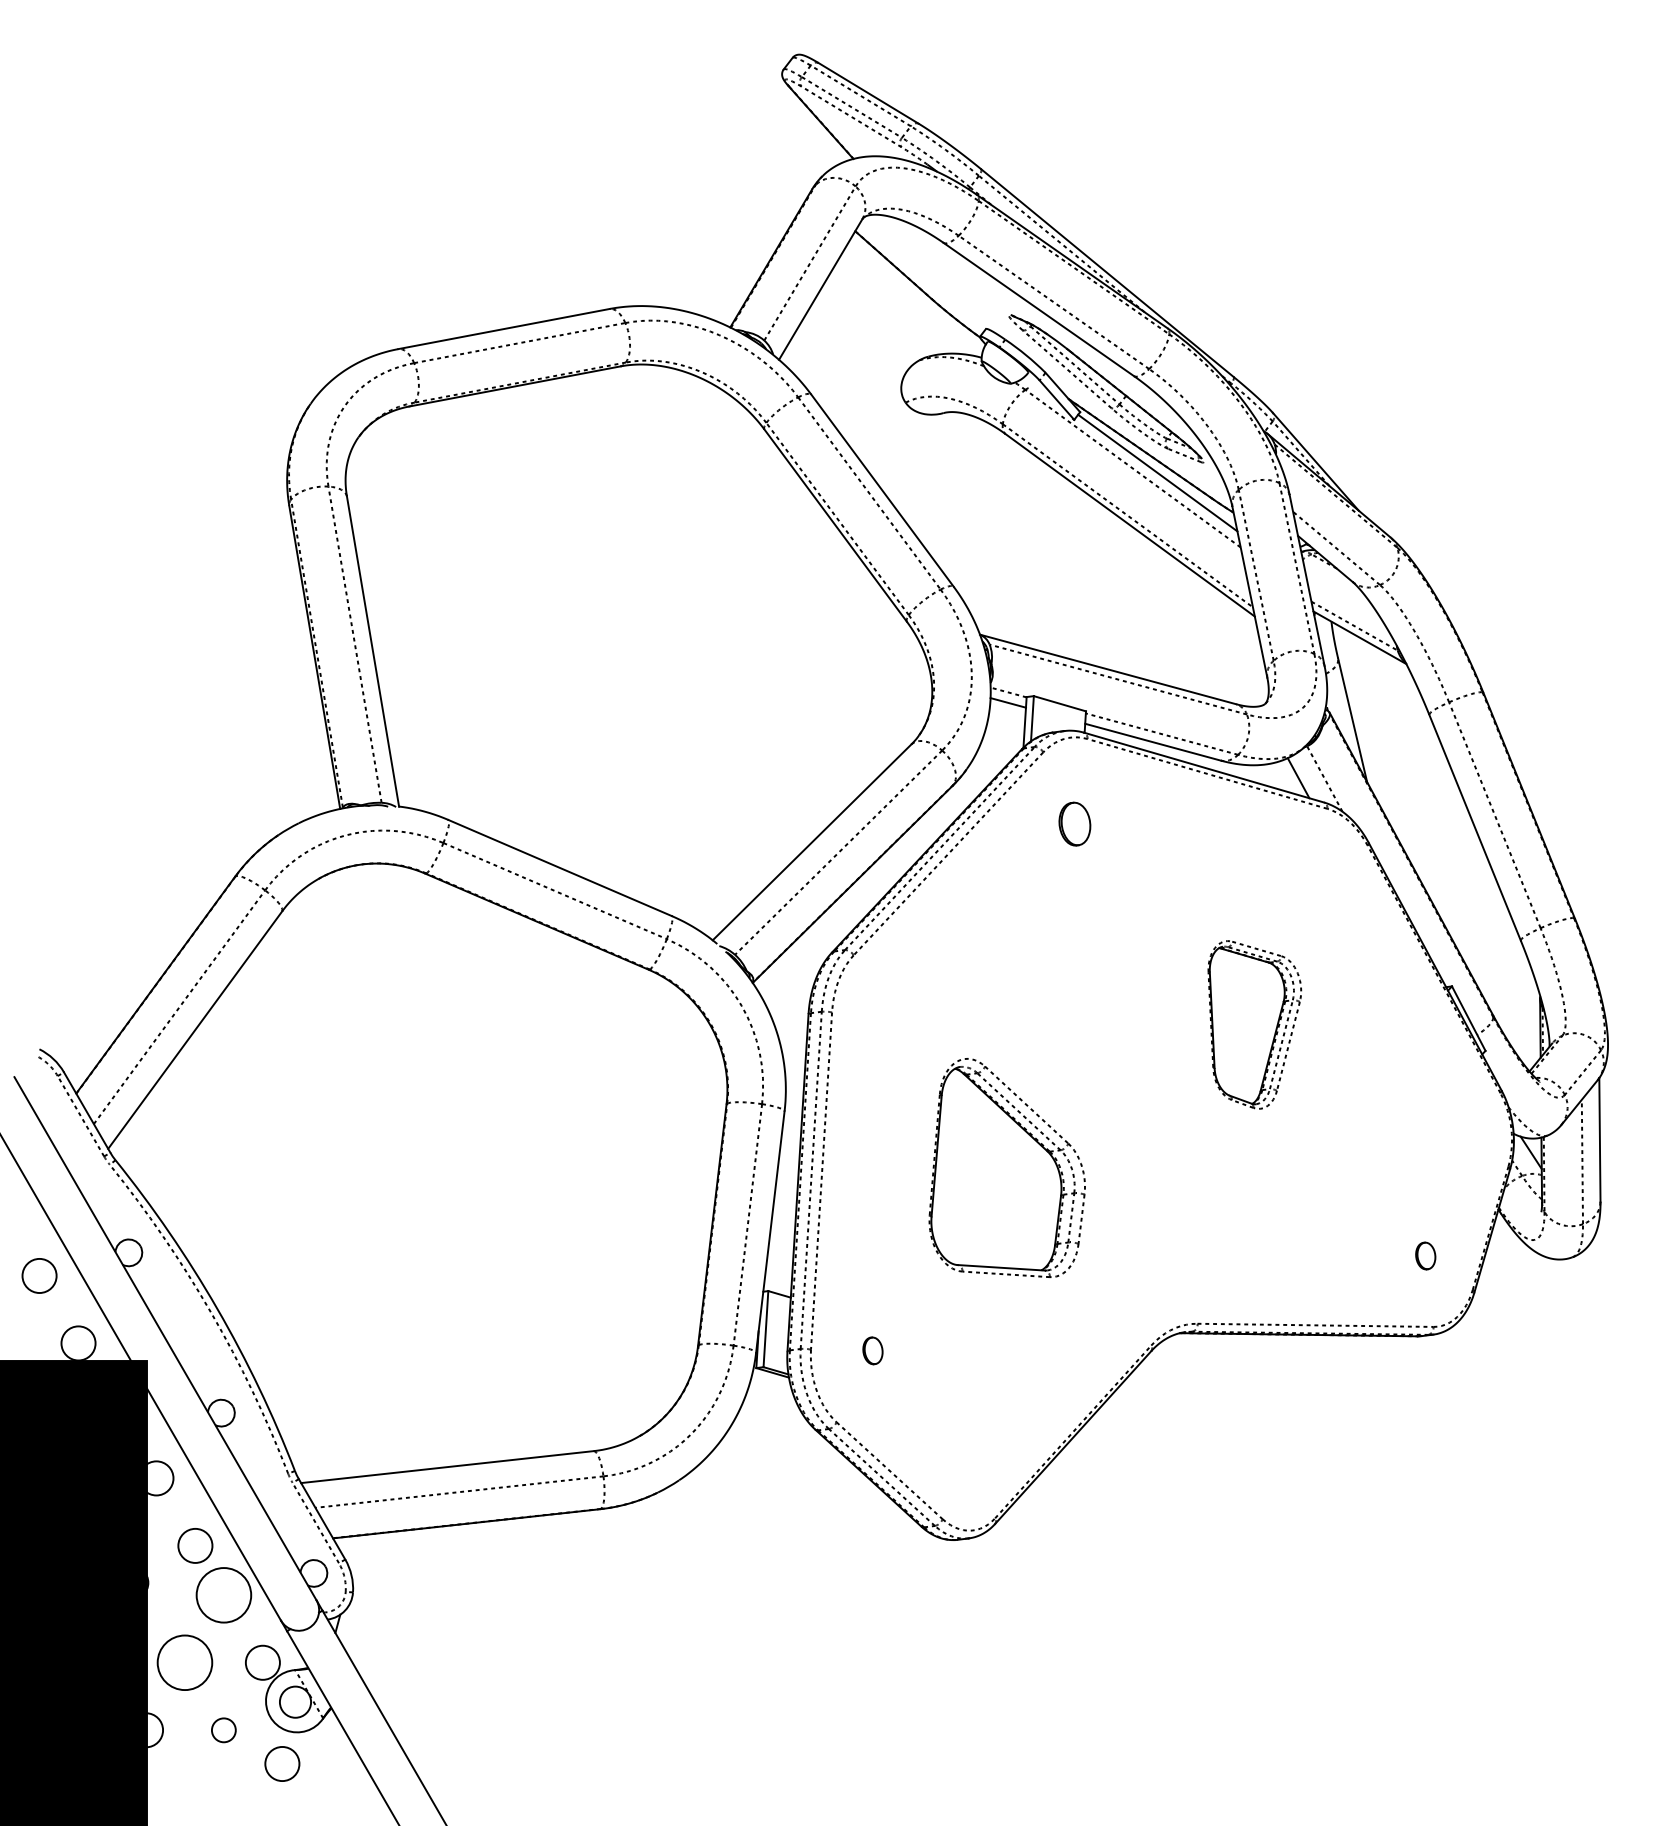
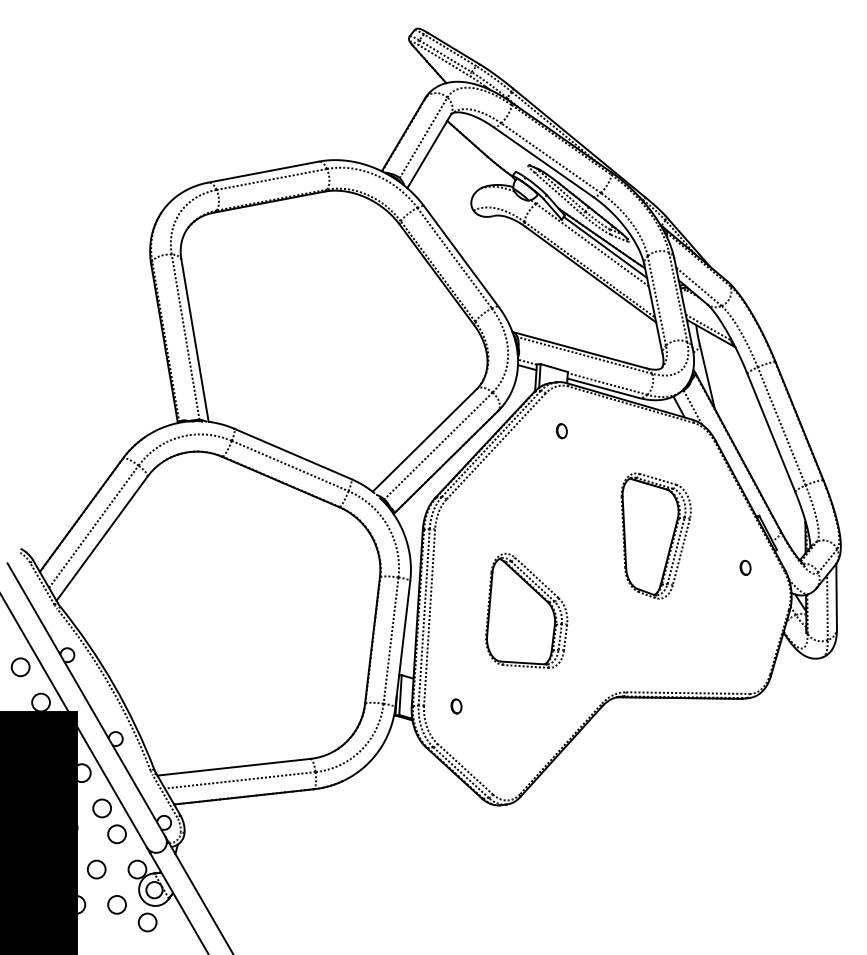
part: (1073, 825) -> (561, 431), size x0.62
part: (1253, 1023) -> (655, 535), size x1.43
part: (1425, 1255) -> (745, 567), moved
circle: (224, 1595) -> (117, 834), size x0.62
circle: (184, 1662) -> (96, 869), size x0.62
circle: (222, 1729) -> (116, 904), size x1.43

